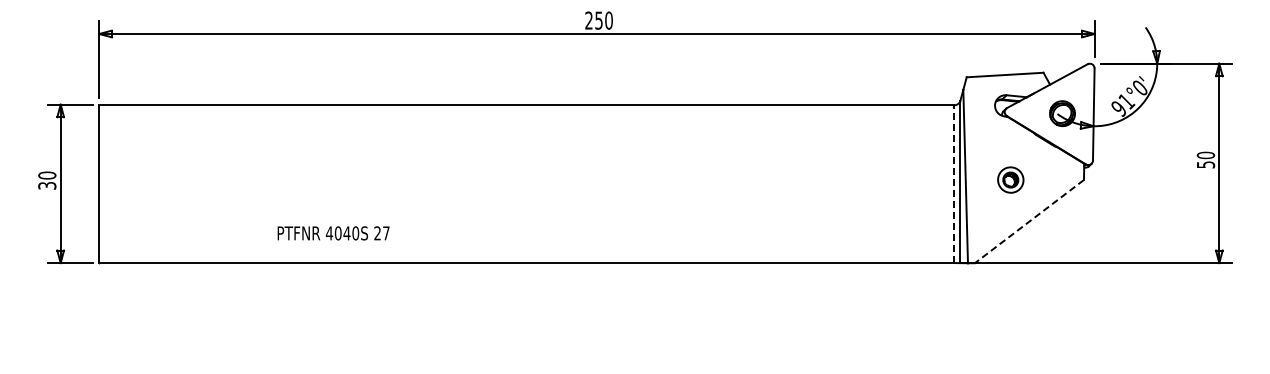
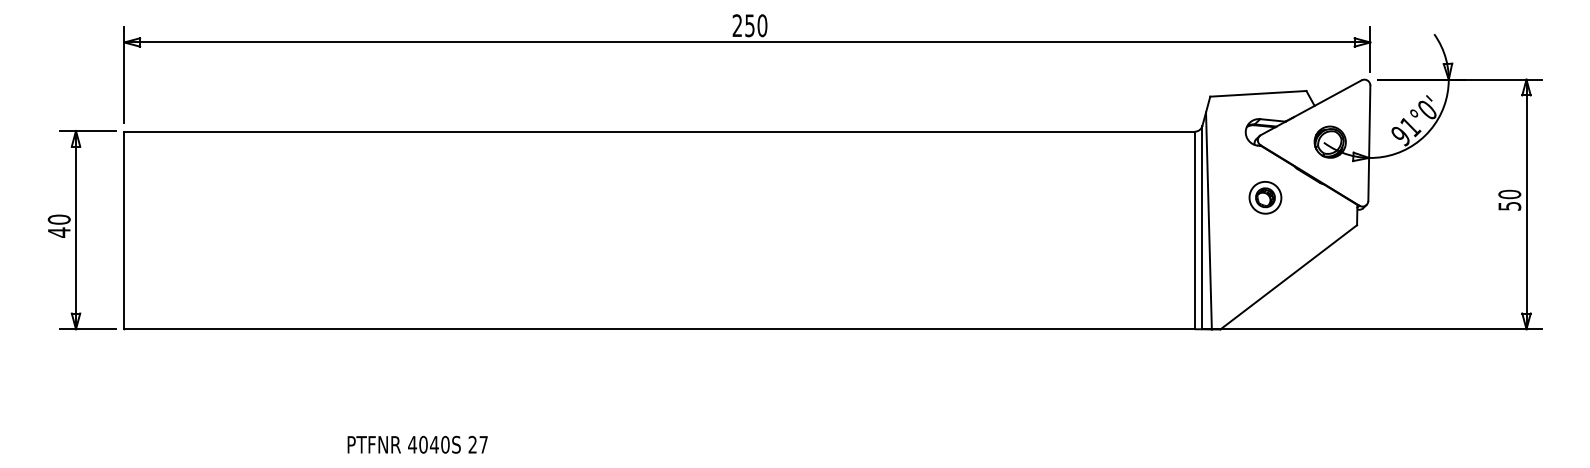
part: (1010, 179) -> (1265, 197), moved
line: (954, 184) -> (1194, 230), dashed -> solid
text: (47, 185) -> (59, 232), 30 -> 40
line: (1029, 221) -> (1288, 277), dashed -> solid
text: (333, 233) -> (417, 444), moved

